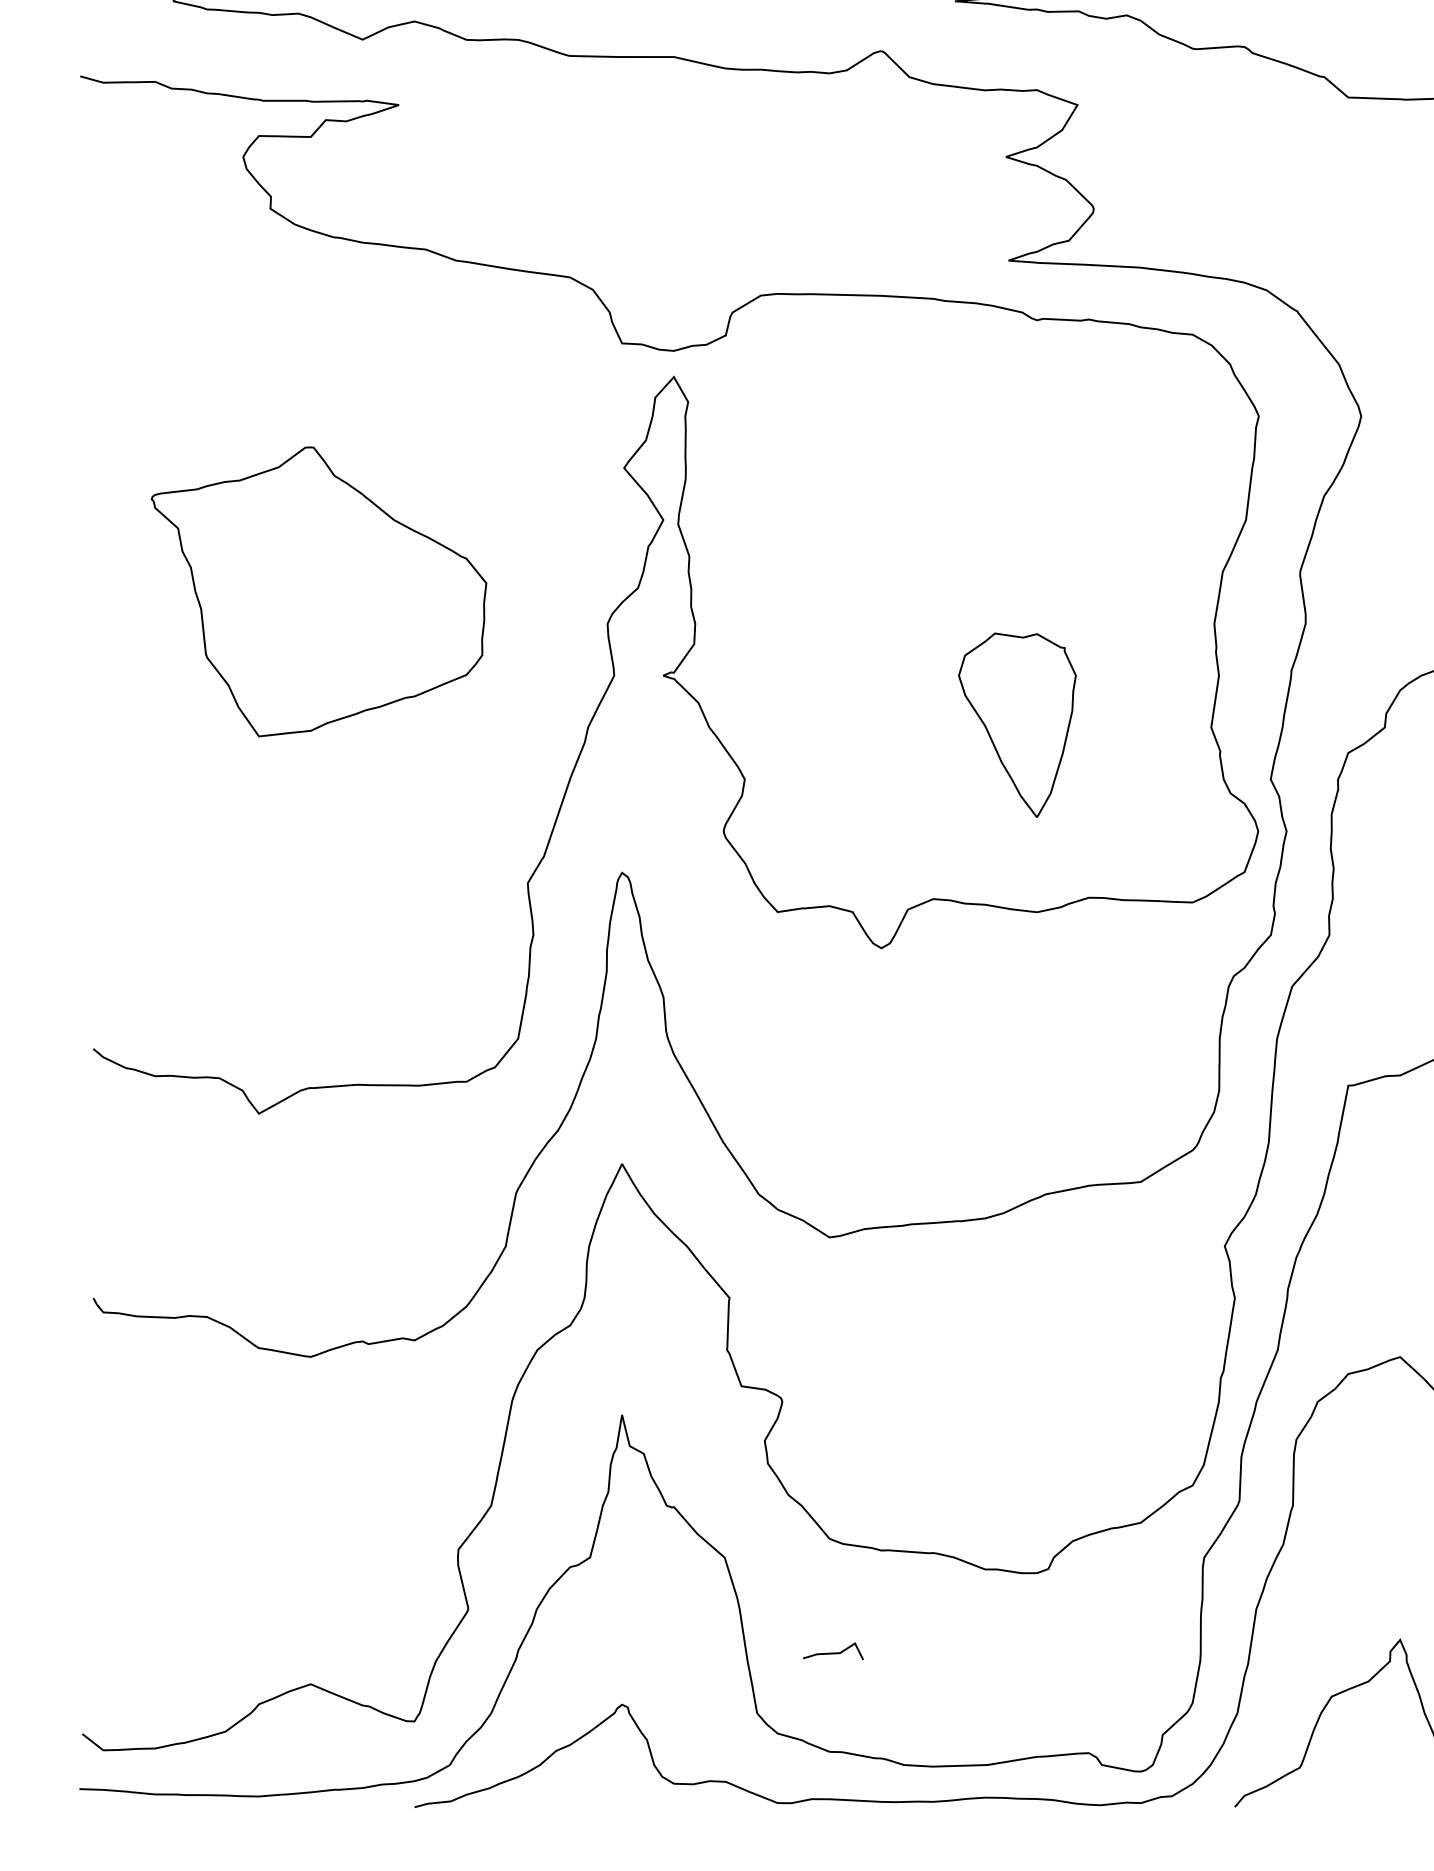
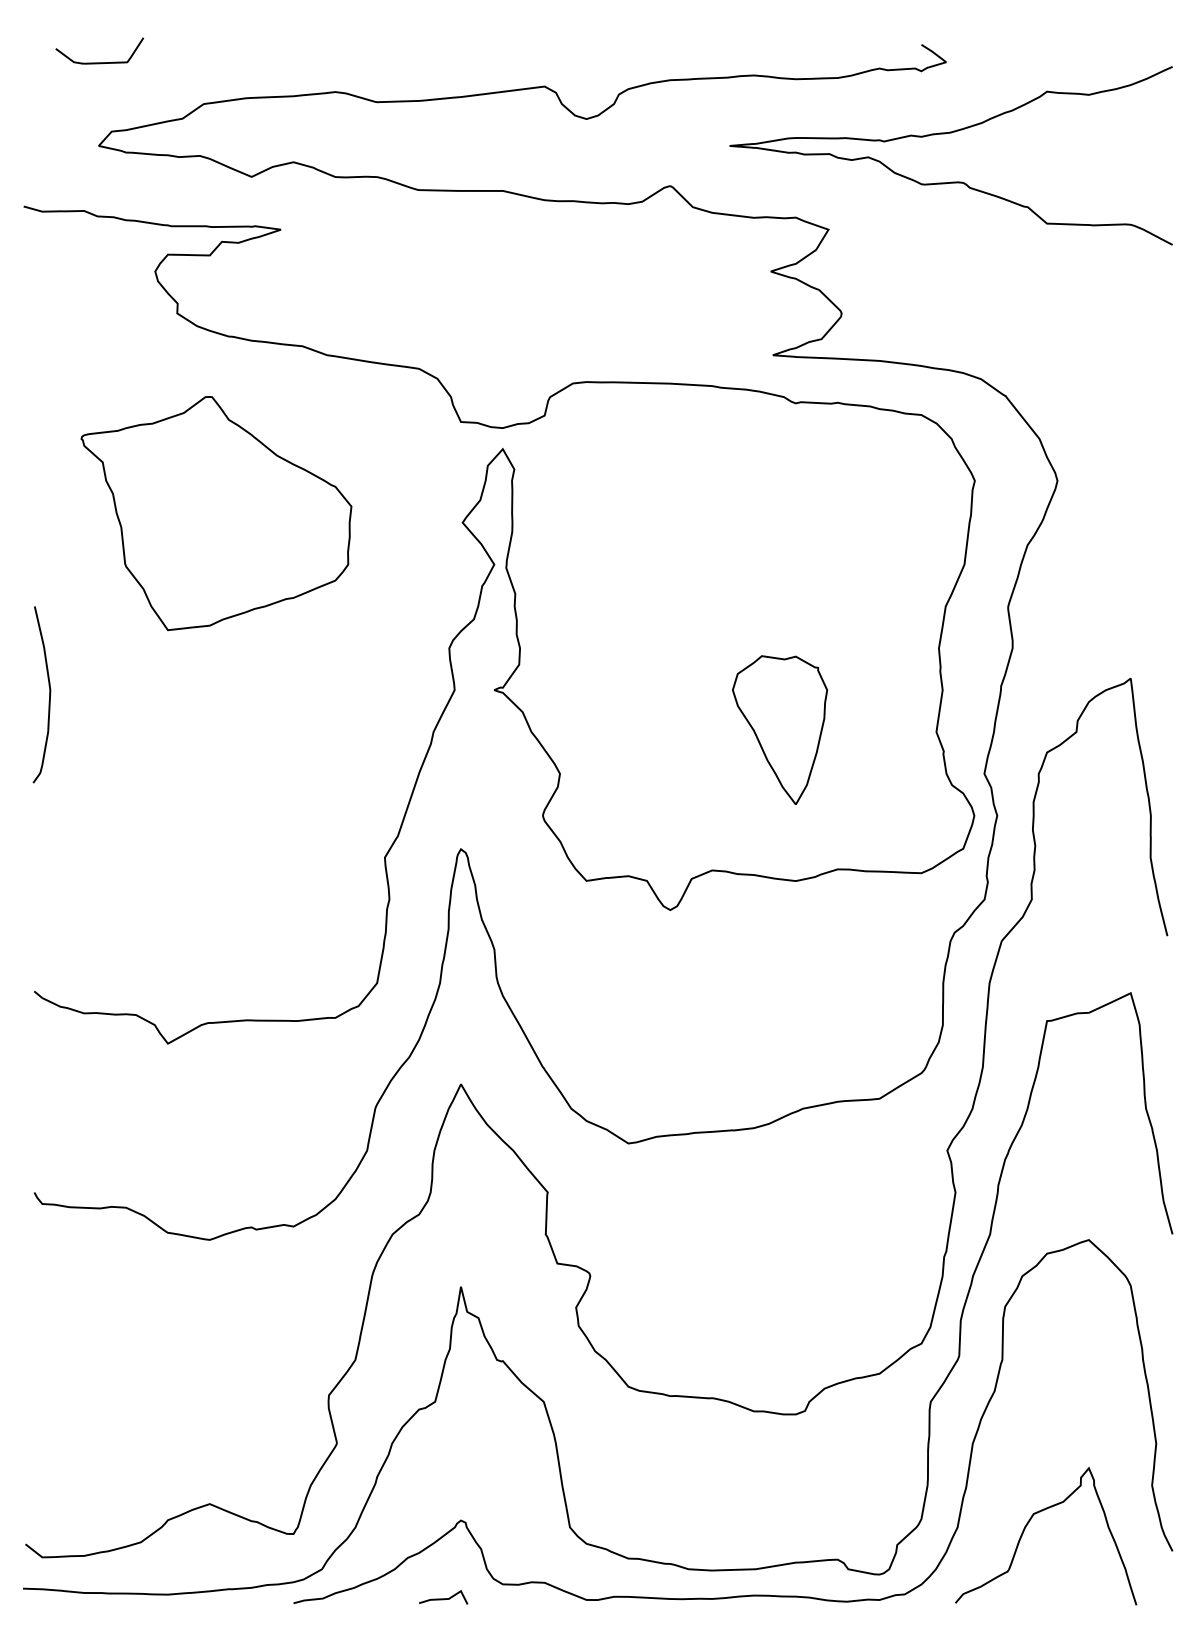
part: (319, 591) -> (216, 513), moved
curve: (112, 681) -> (49, 694), added
line: (833, 1652) -> (443, 1598), moved

